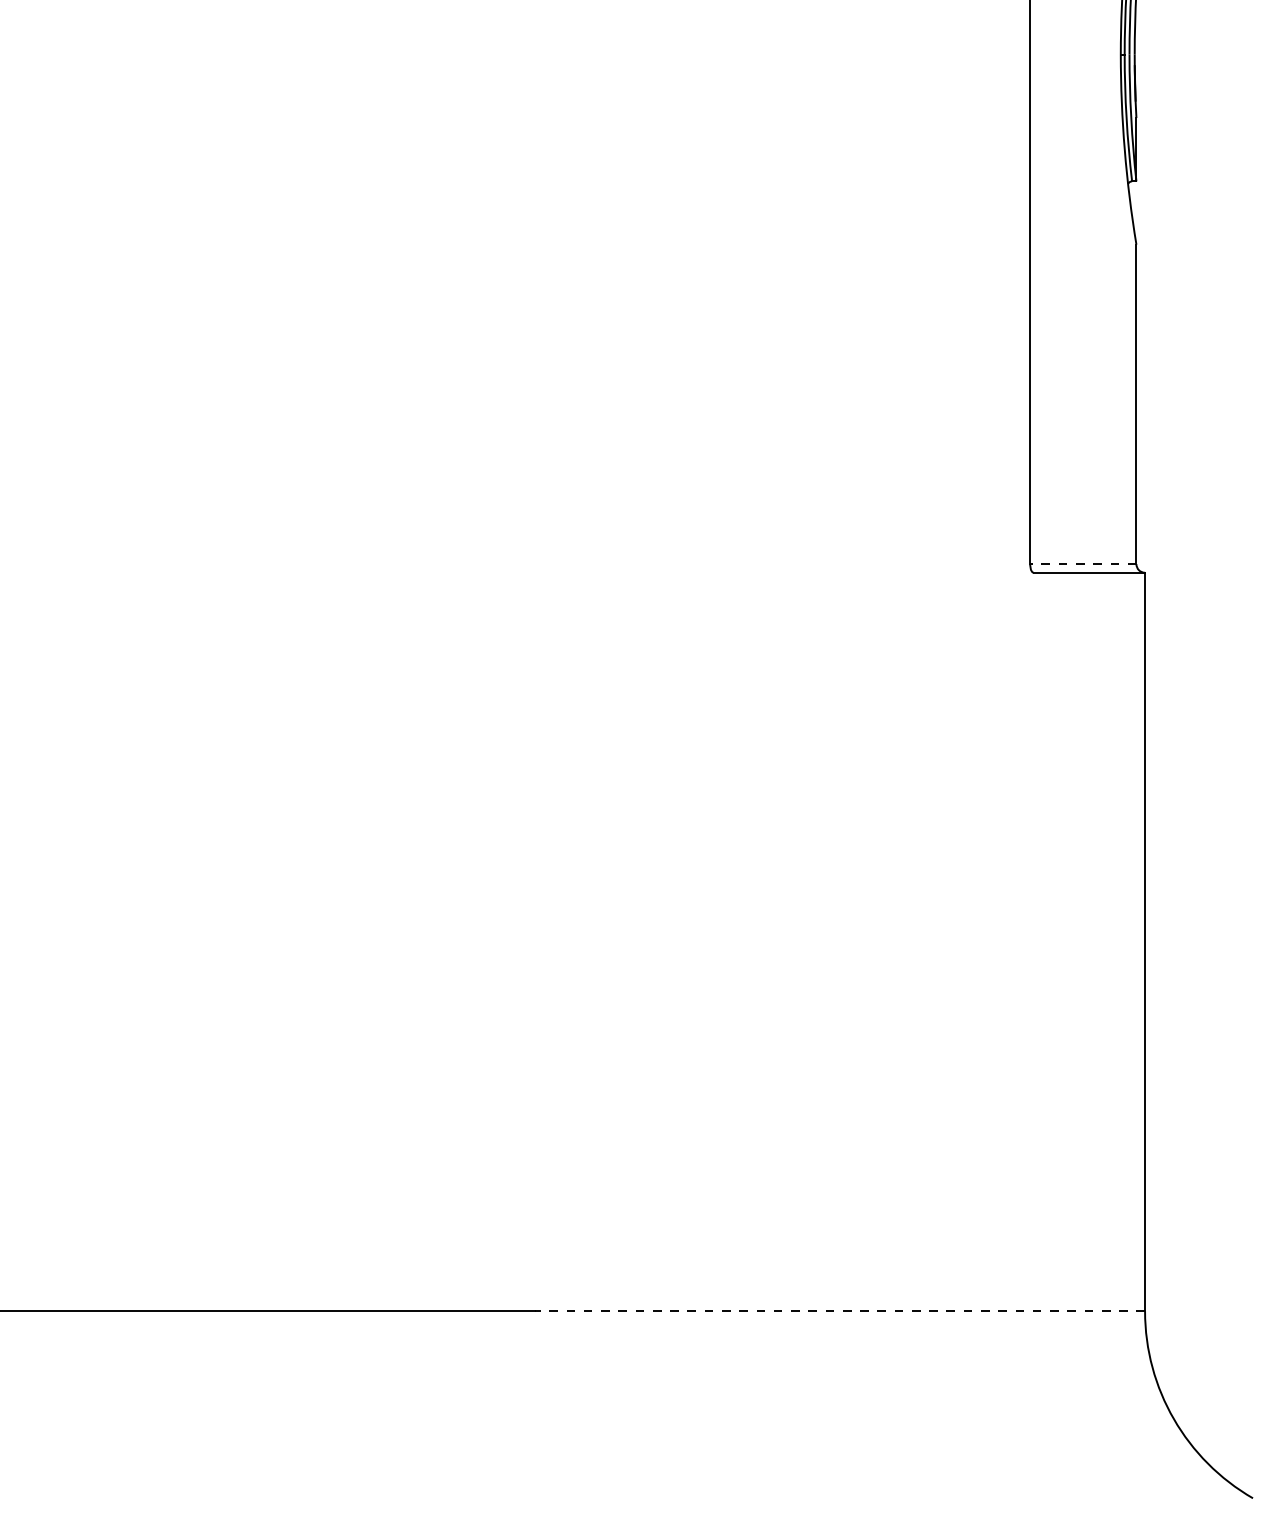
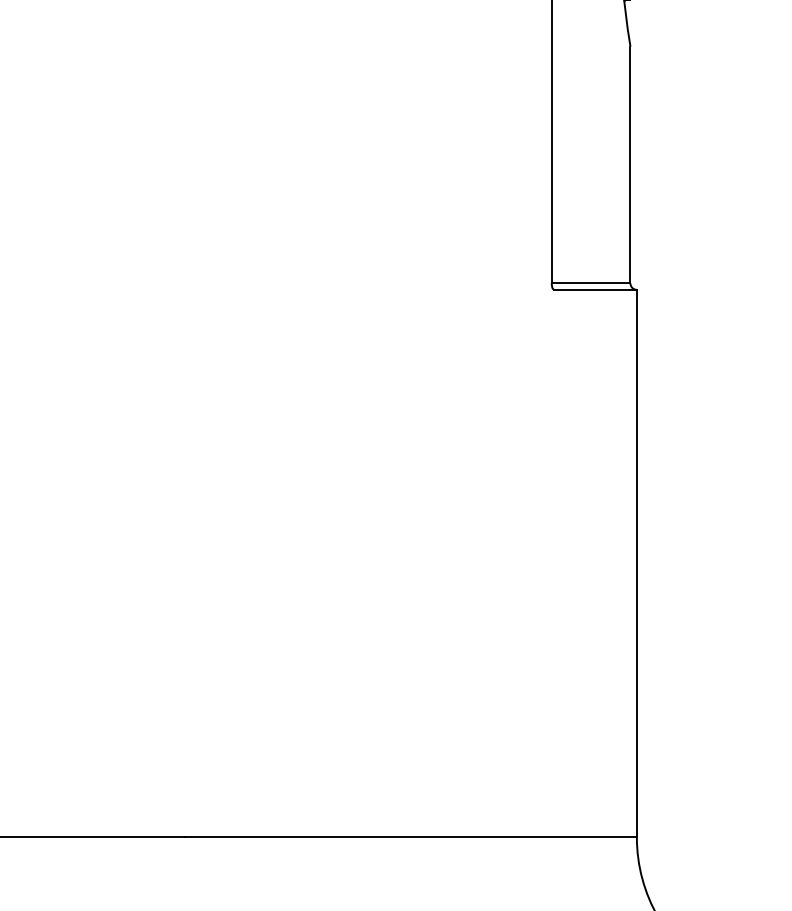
line: (1082, 564) -> (590, 283), dashed -> solid
line: (839, 1311) -> (410, 837), dashed -> solid

